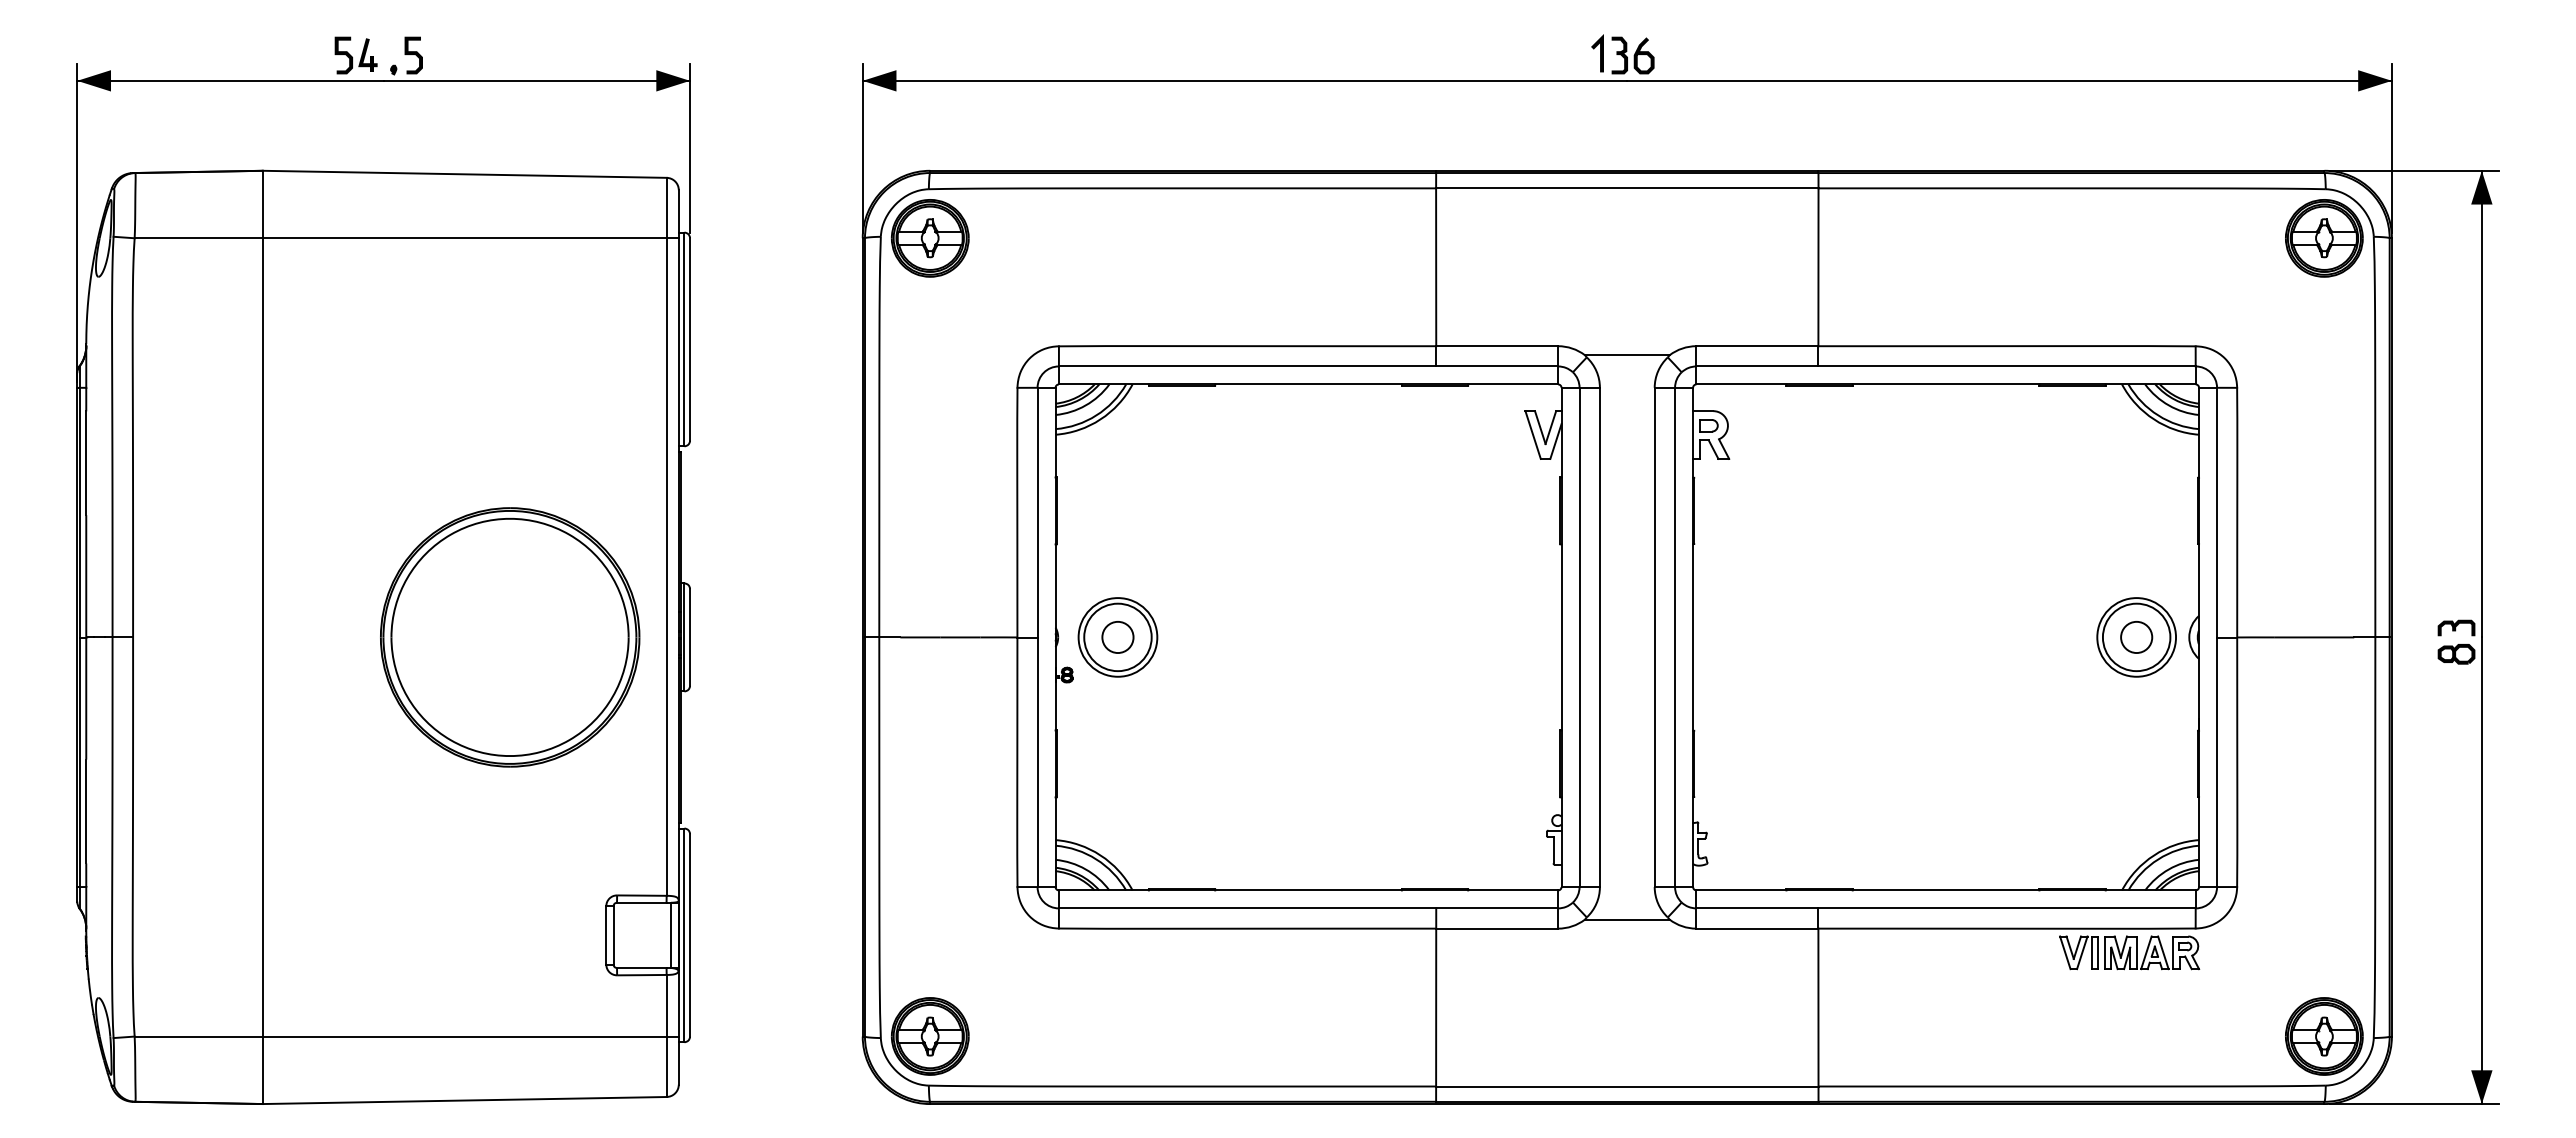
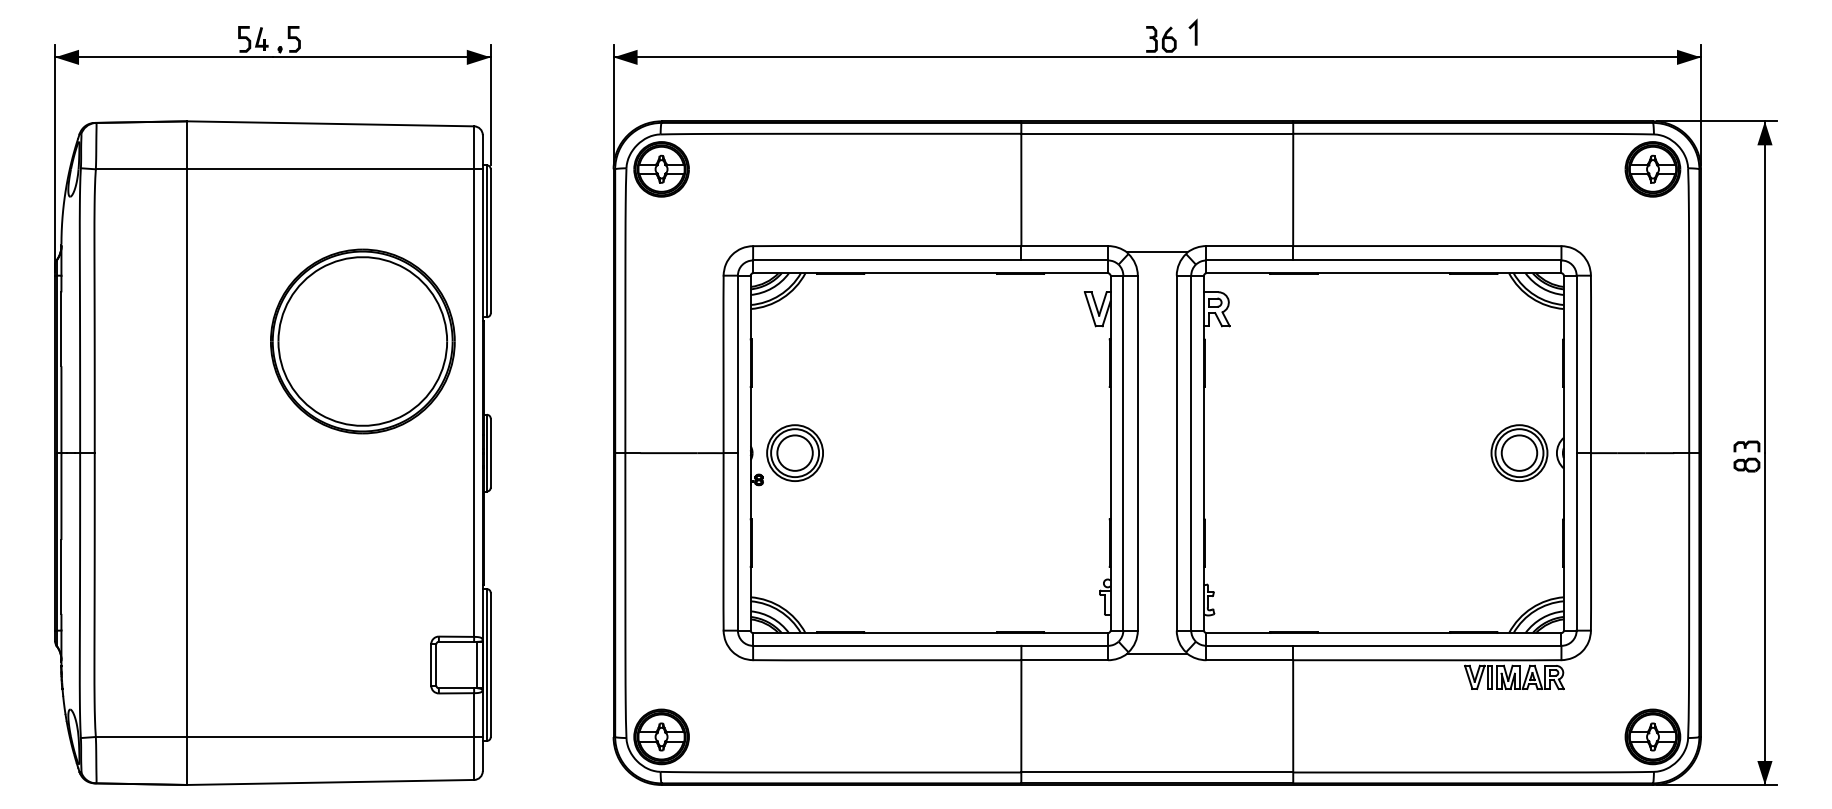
line: (1600, 53) -> (1195, 32), moved
part: (510, 637) -> (363, 341), moved
circle: (1117, 637) -> (794, 453), size x1.6
circle: (2136, 637) -> (1519, 453), size x1.6

